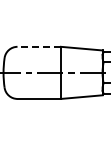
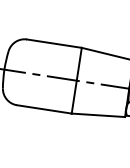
line: (39, 46) -> (54, 43), dashed -> solid

